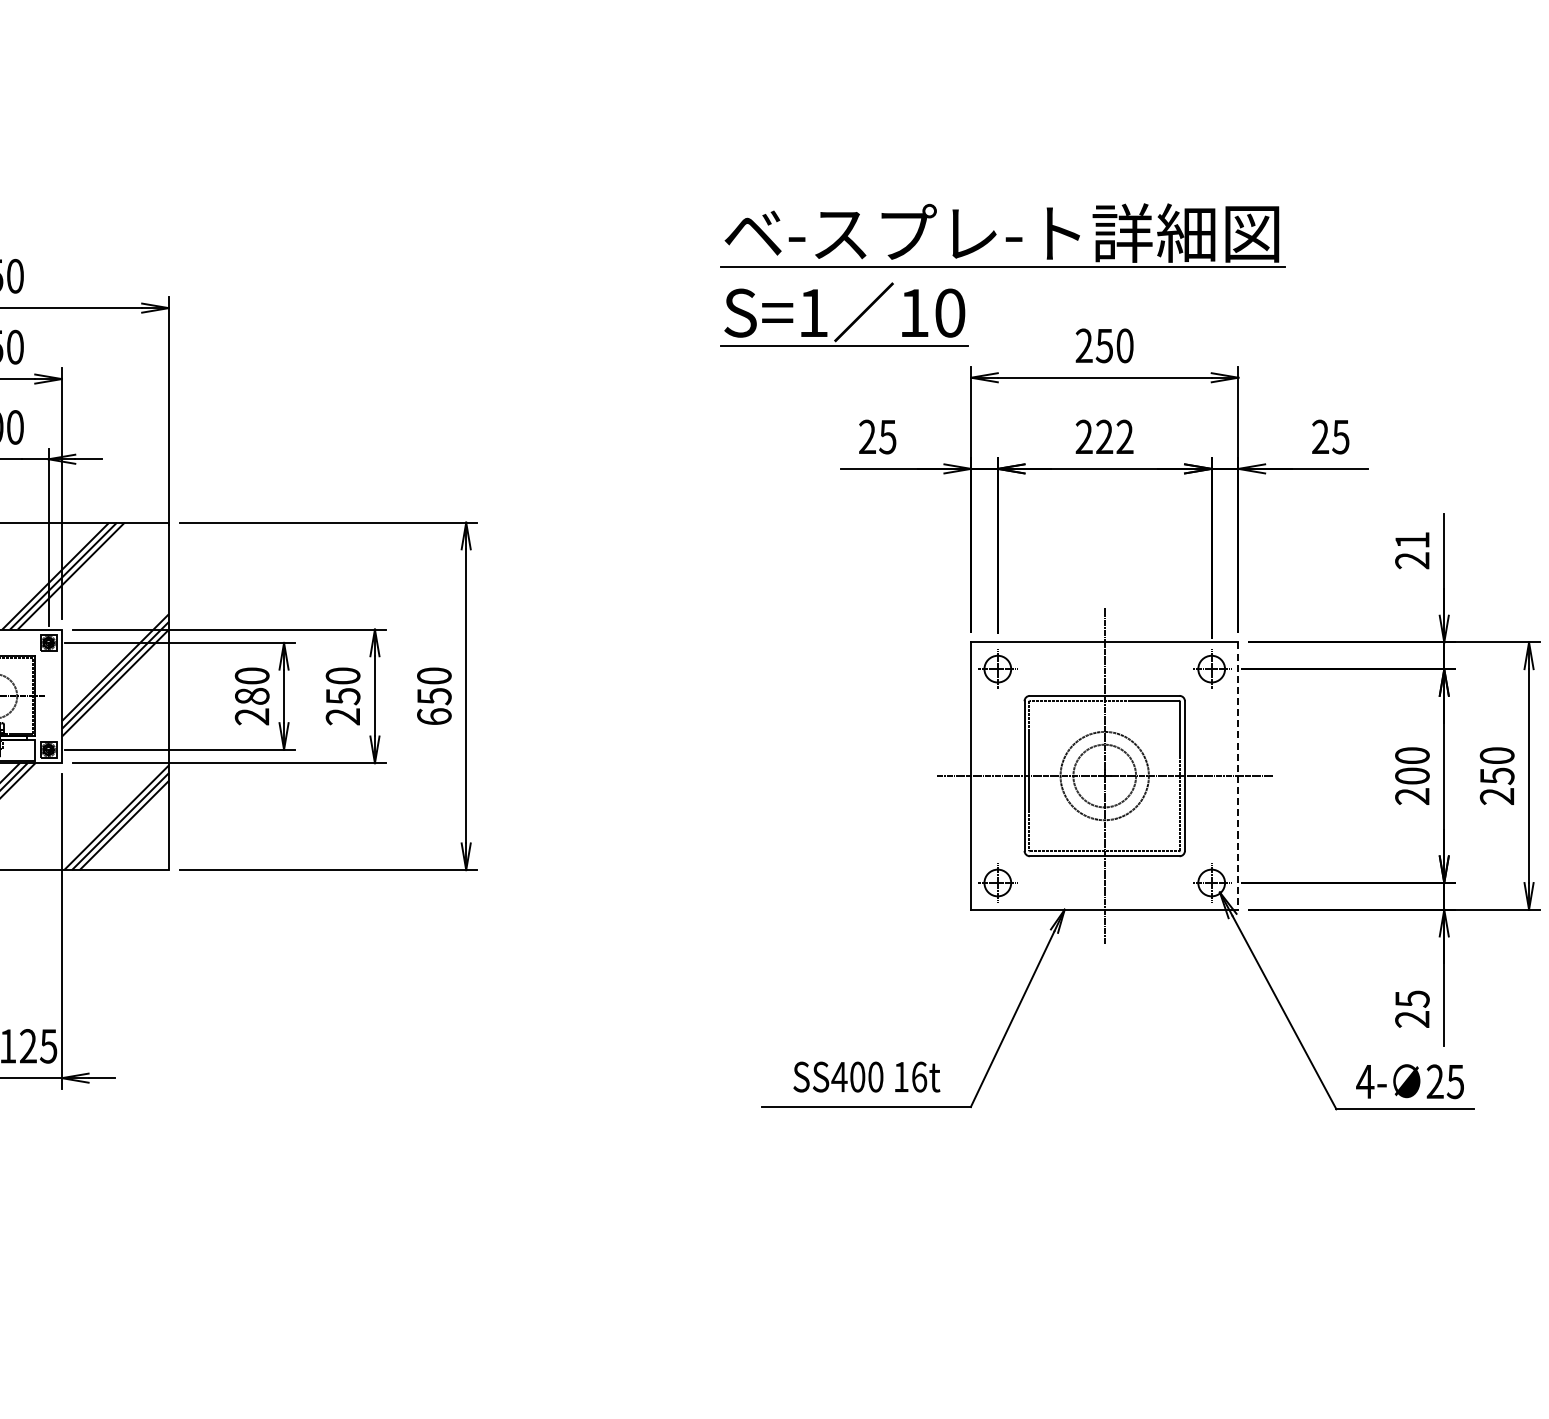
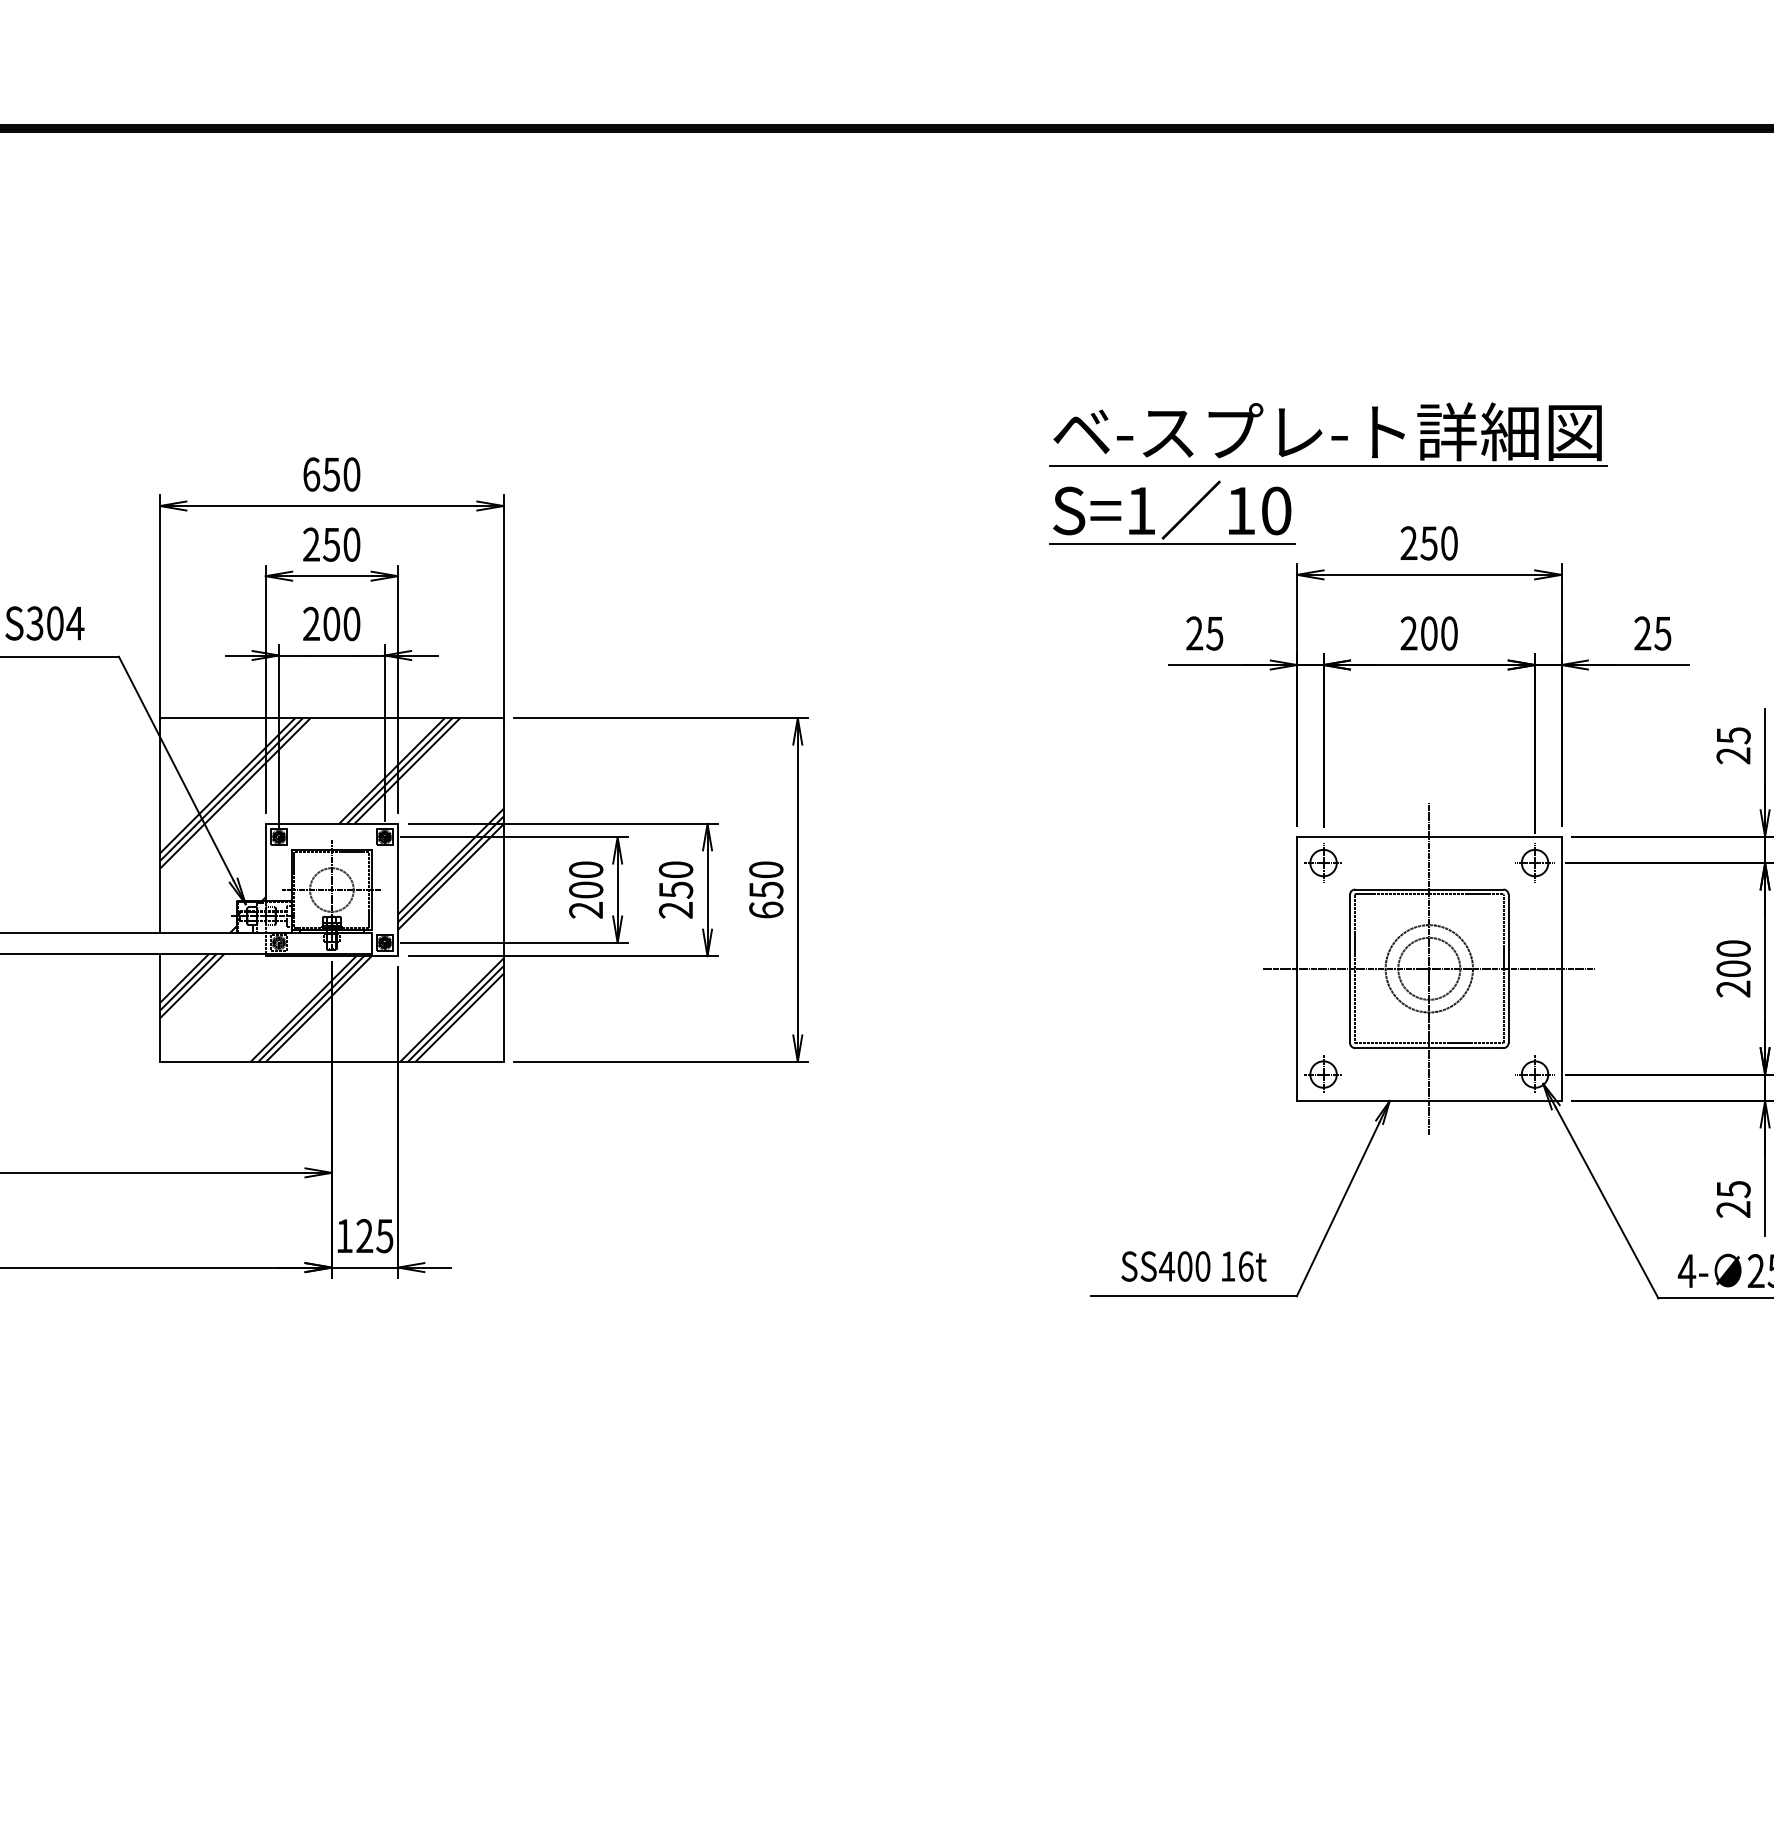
text: (1114, 437) -> (1438, 633), 222 -> 200
text: (1412, 540) -> (1733, 735), 21 -> 25
text: (252, 695) -> (586, 889), 280 -> 200
line: (1238, 776) -> (1561, 969), dashed -> solid

